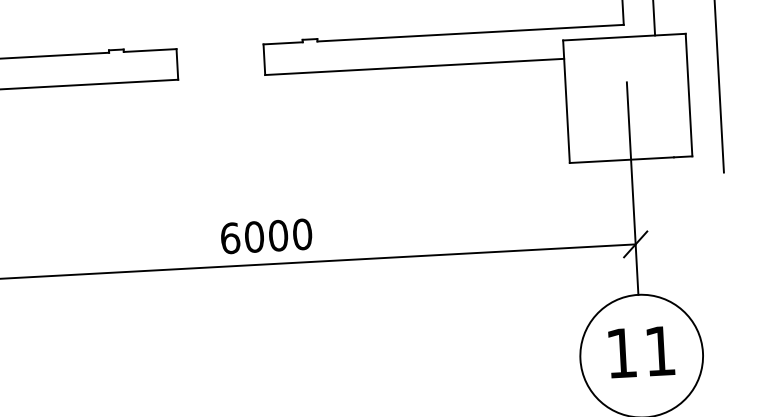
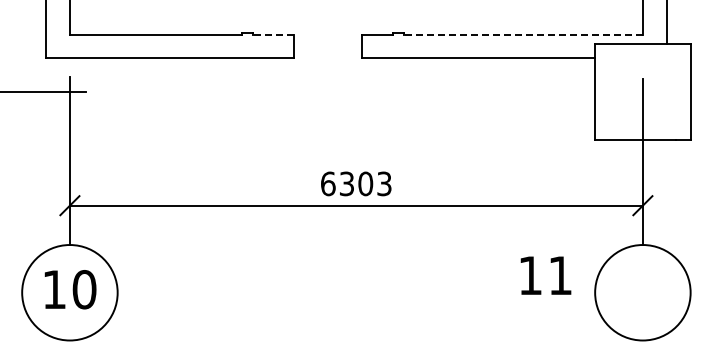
line: (470, 33) -> (523, 34), solid -> dashed
line: (149, 50) -> (273, 34), solid -> dashed
text: (278, 235) -> (365, 183), 6000 -> 6303
text: (640, 351) -> (545, 275), moved

